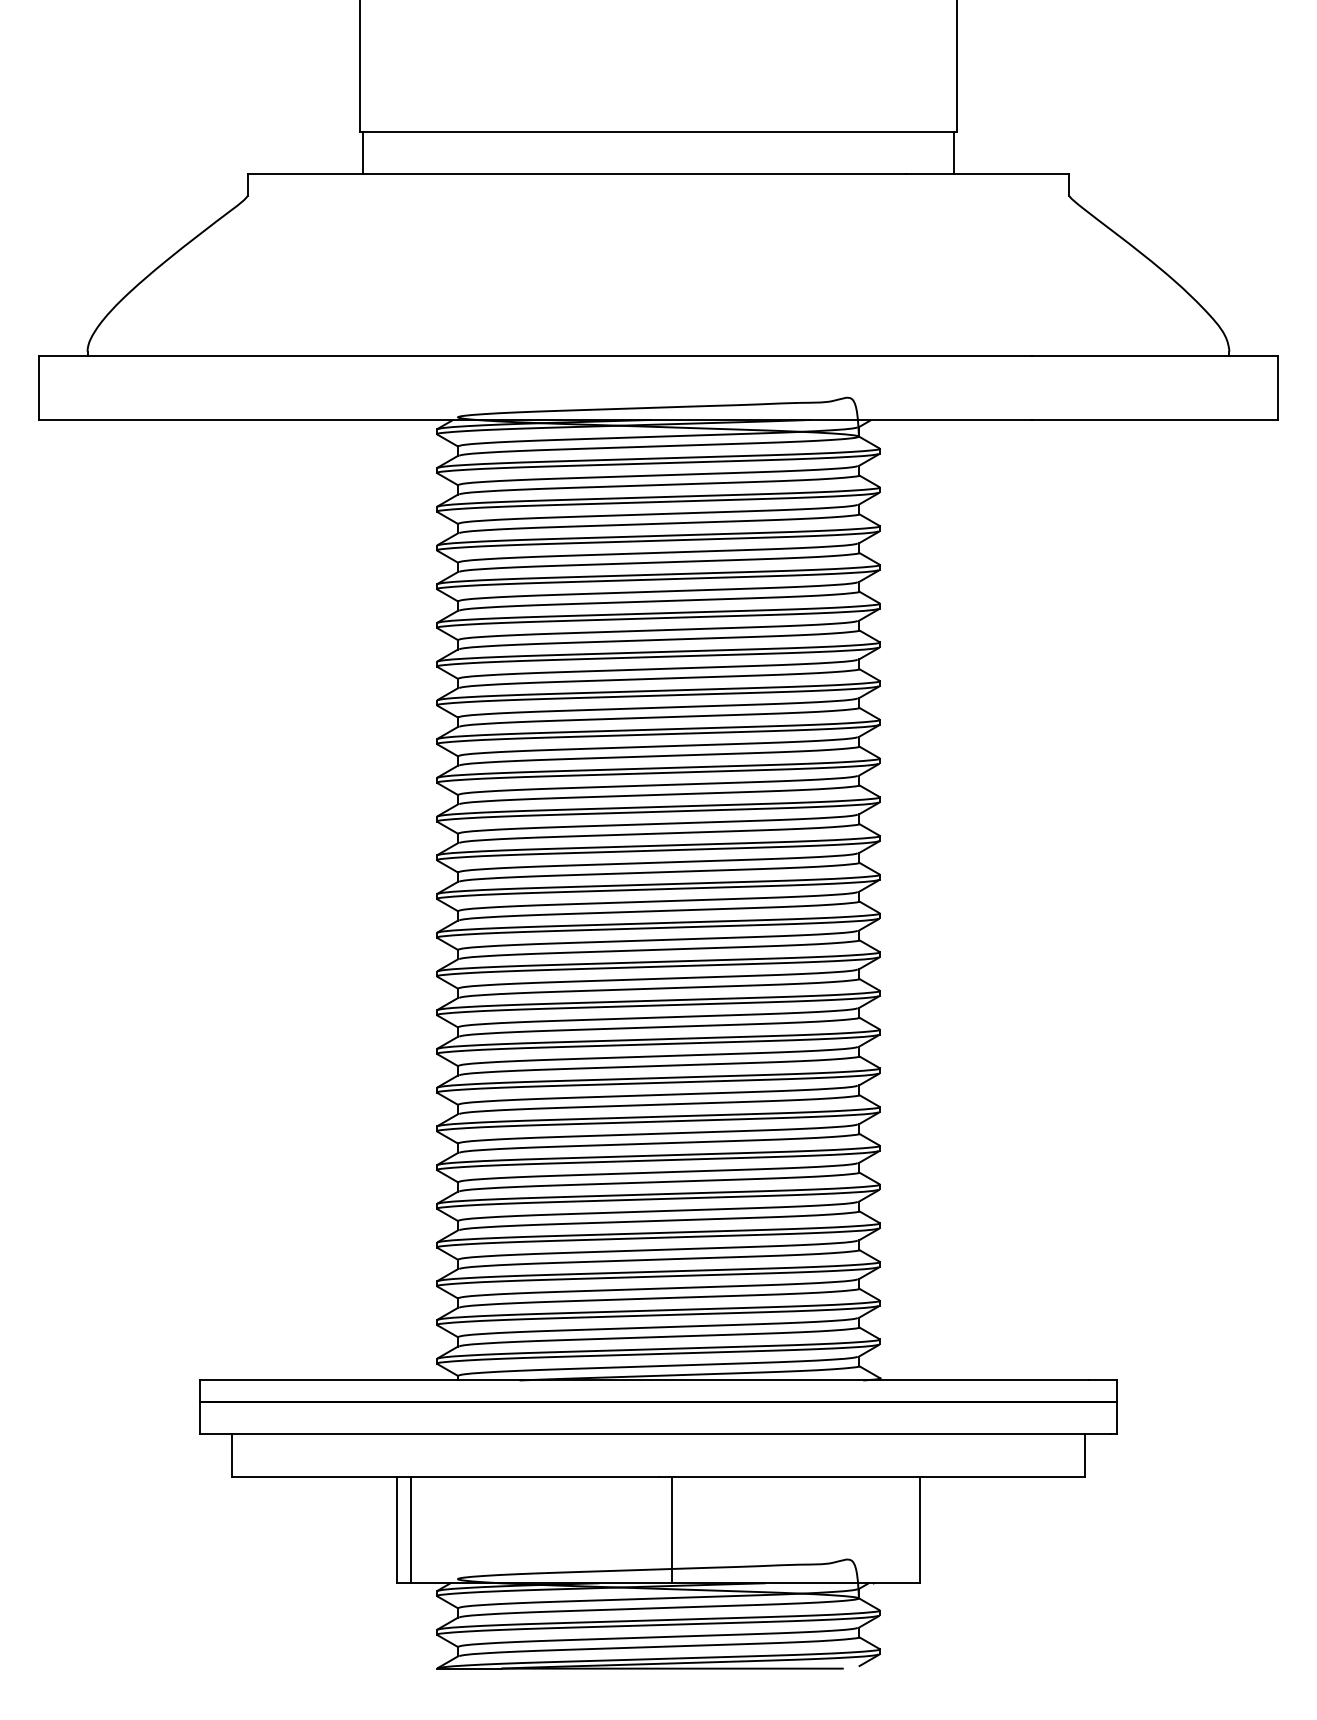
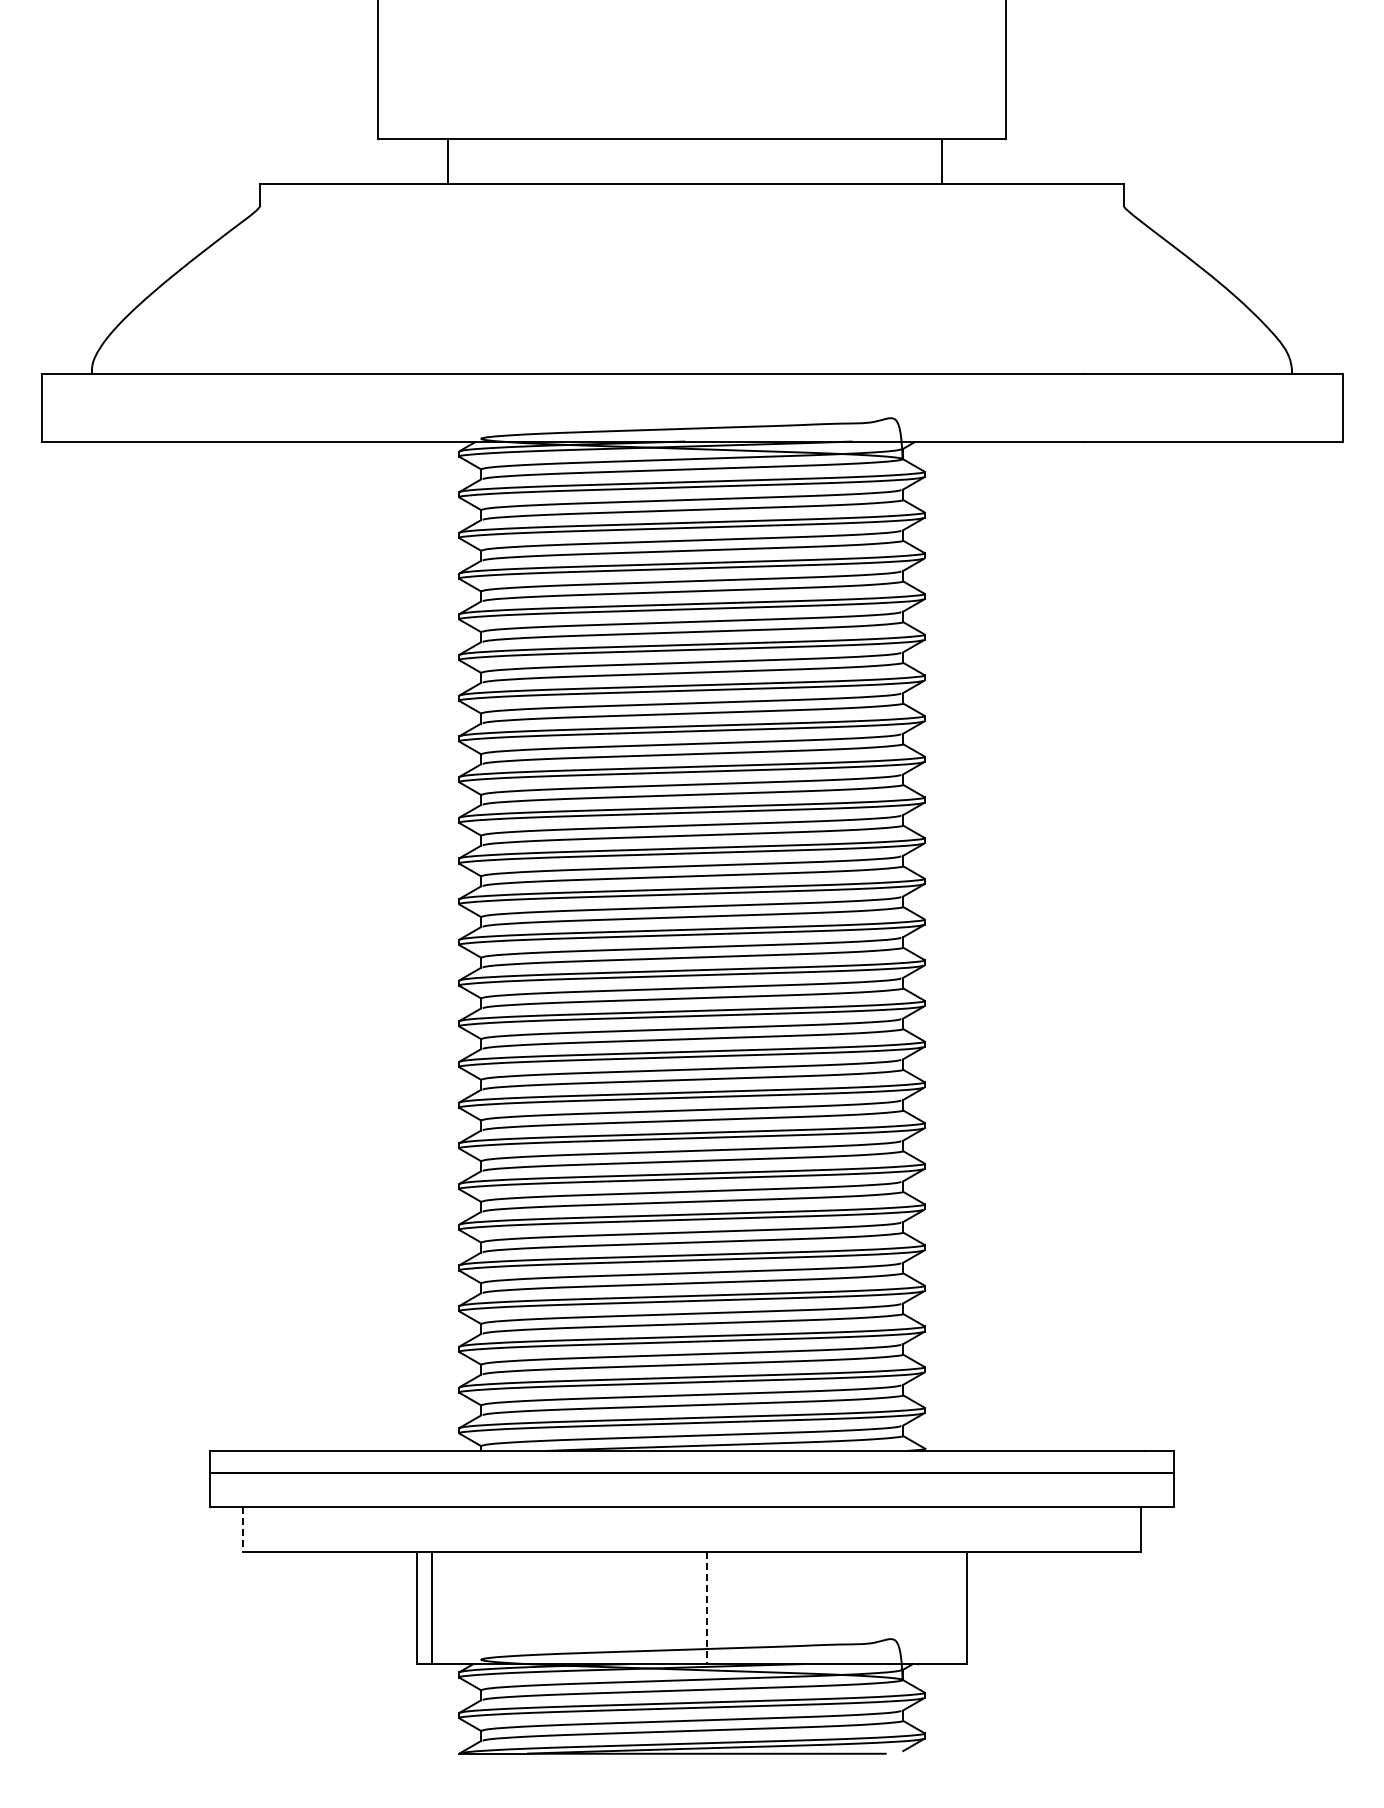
line: (363, 152) -> (448, 160), moved
line: (953, 152) -> (941, 160), moved
line: (231, 1455) -> (243, 1529), solid -> dashed
line: (672, 1530) -> (706, 1608), solid -> dashed

